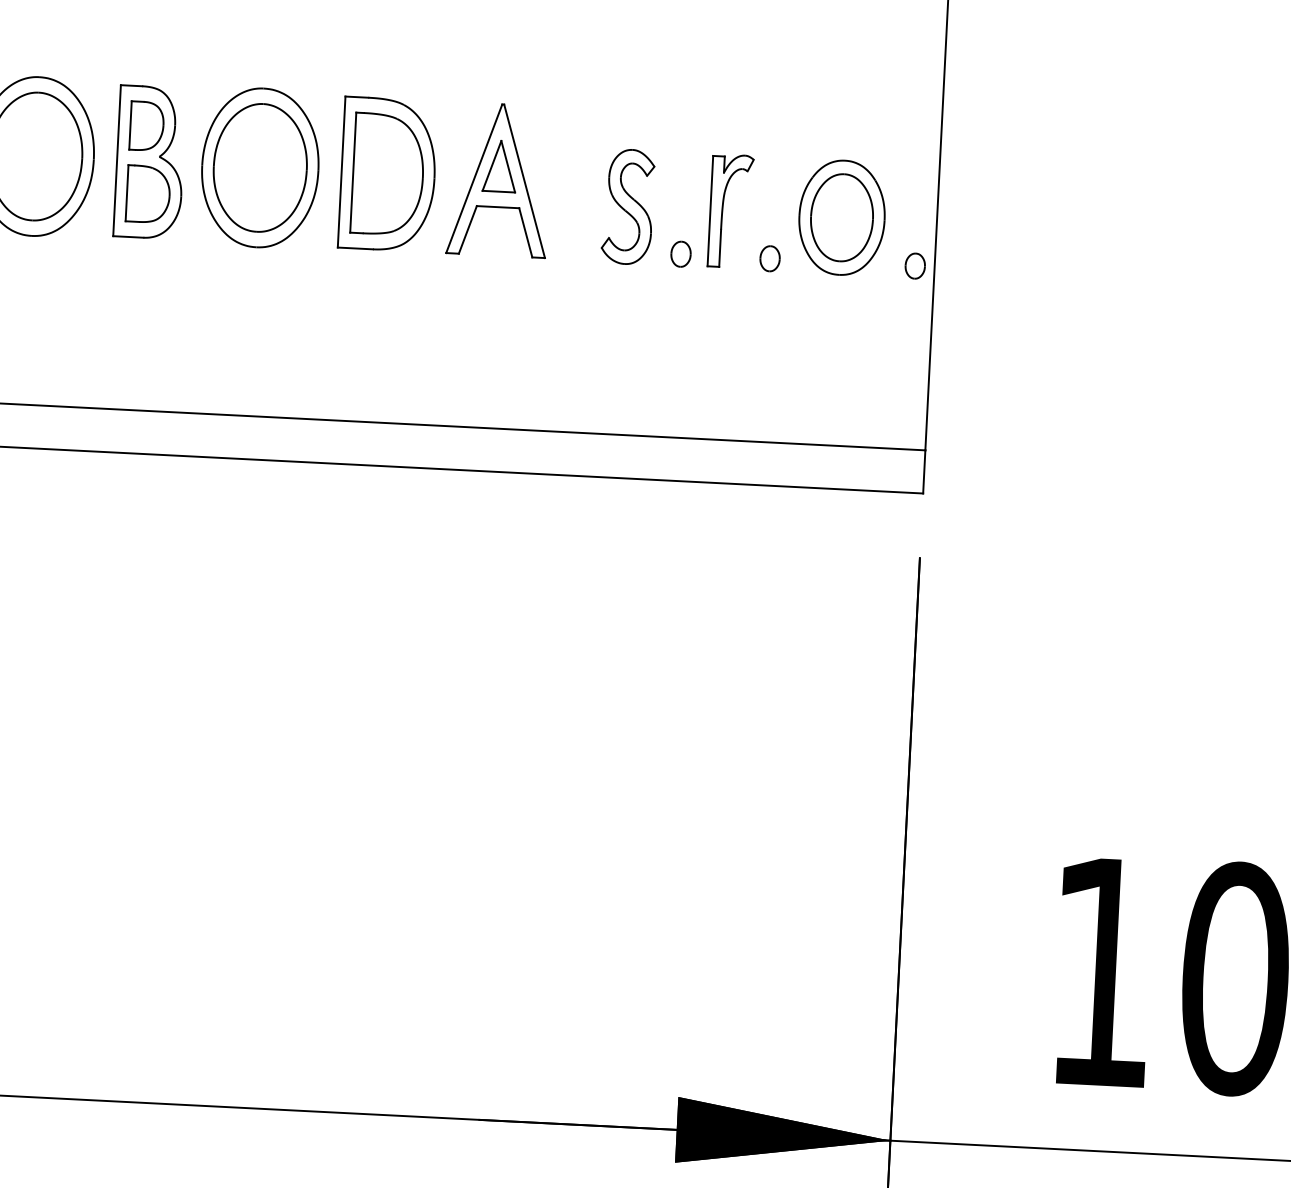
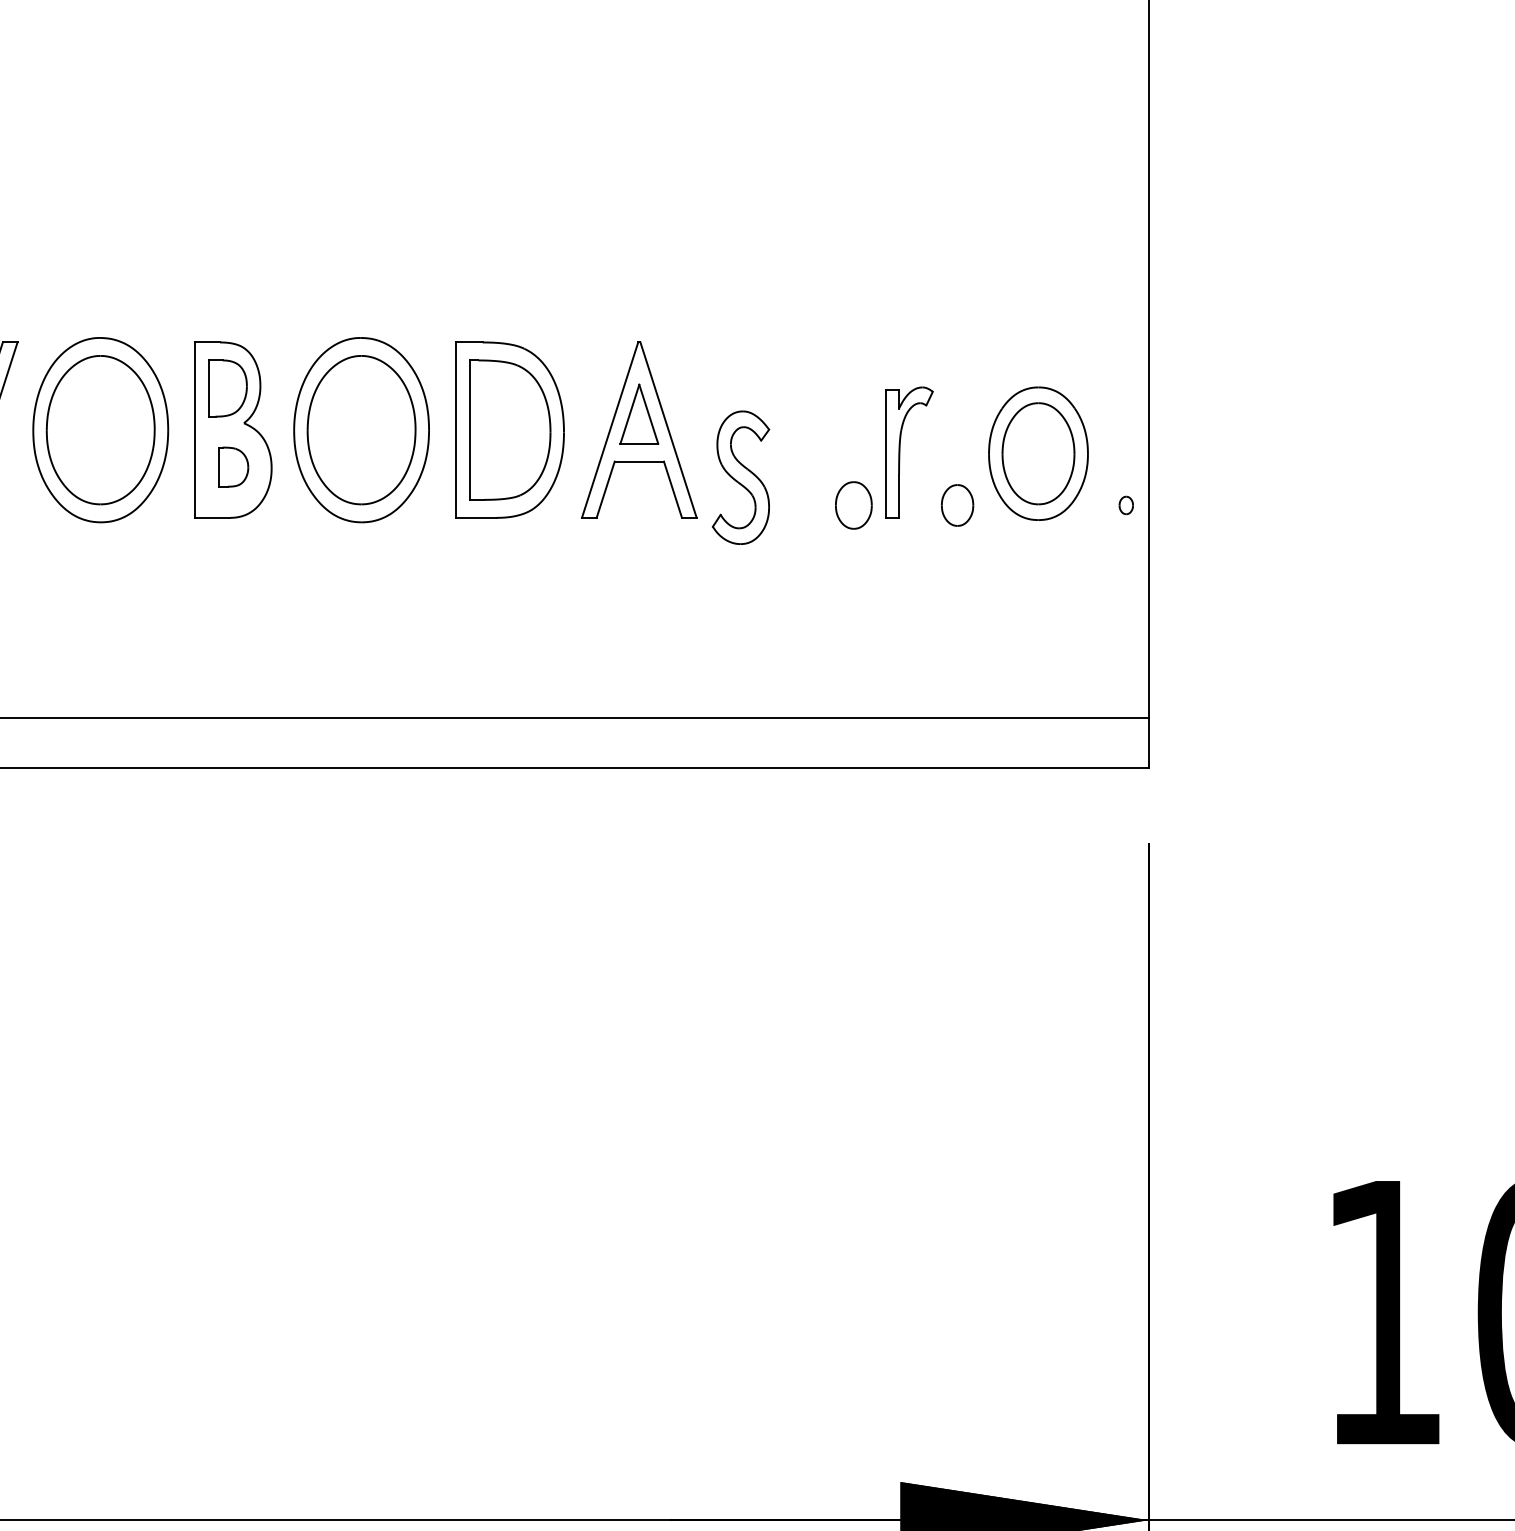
part: (148, 193) -> (233, 466), size x0.6
part: (627, 206) -> (740, 477), moved
part: (681, 254) -> (854, 505), size x1.6
part: (770, 258) -> (957, 505), size x1.4
part: (915, 266) -> (1126, 505), size x0.6

